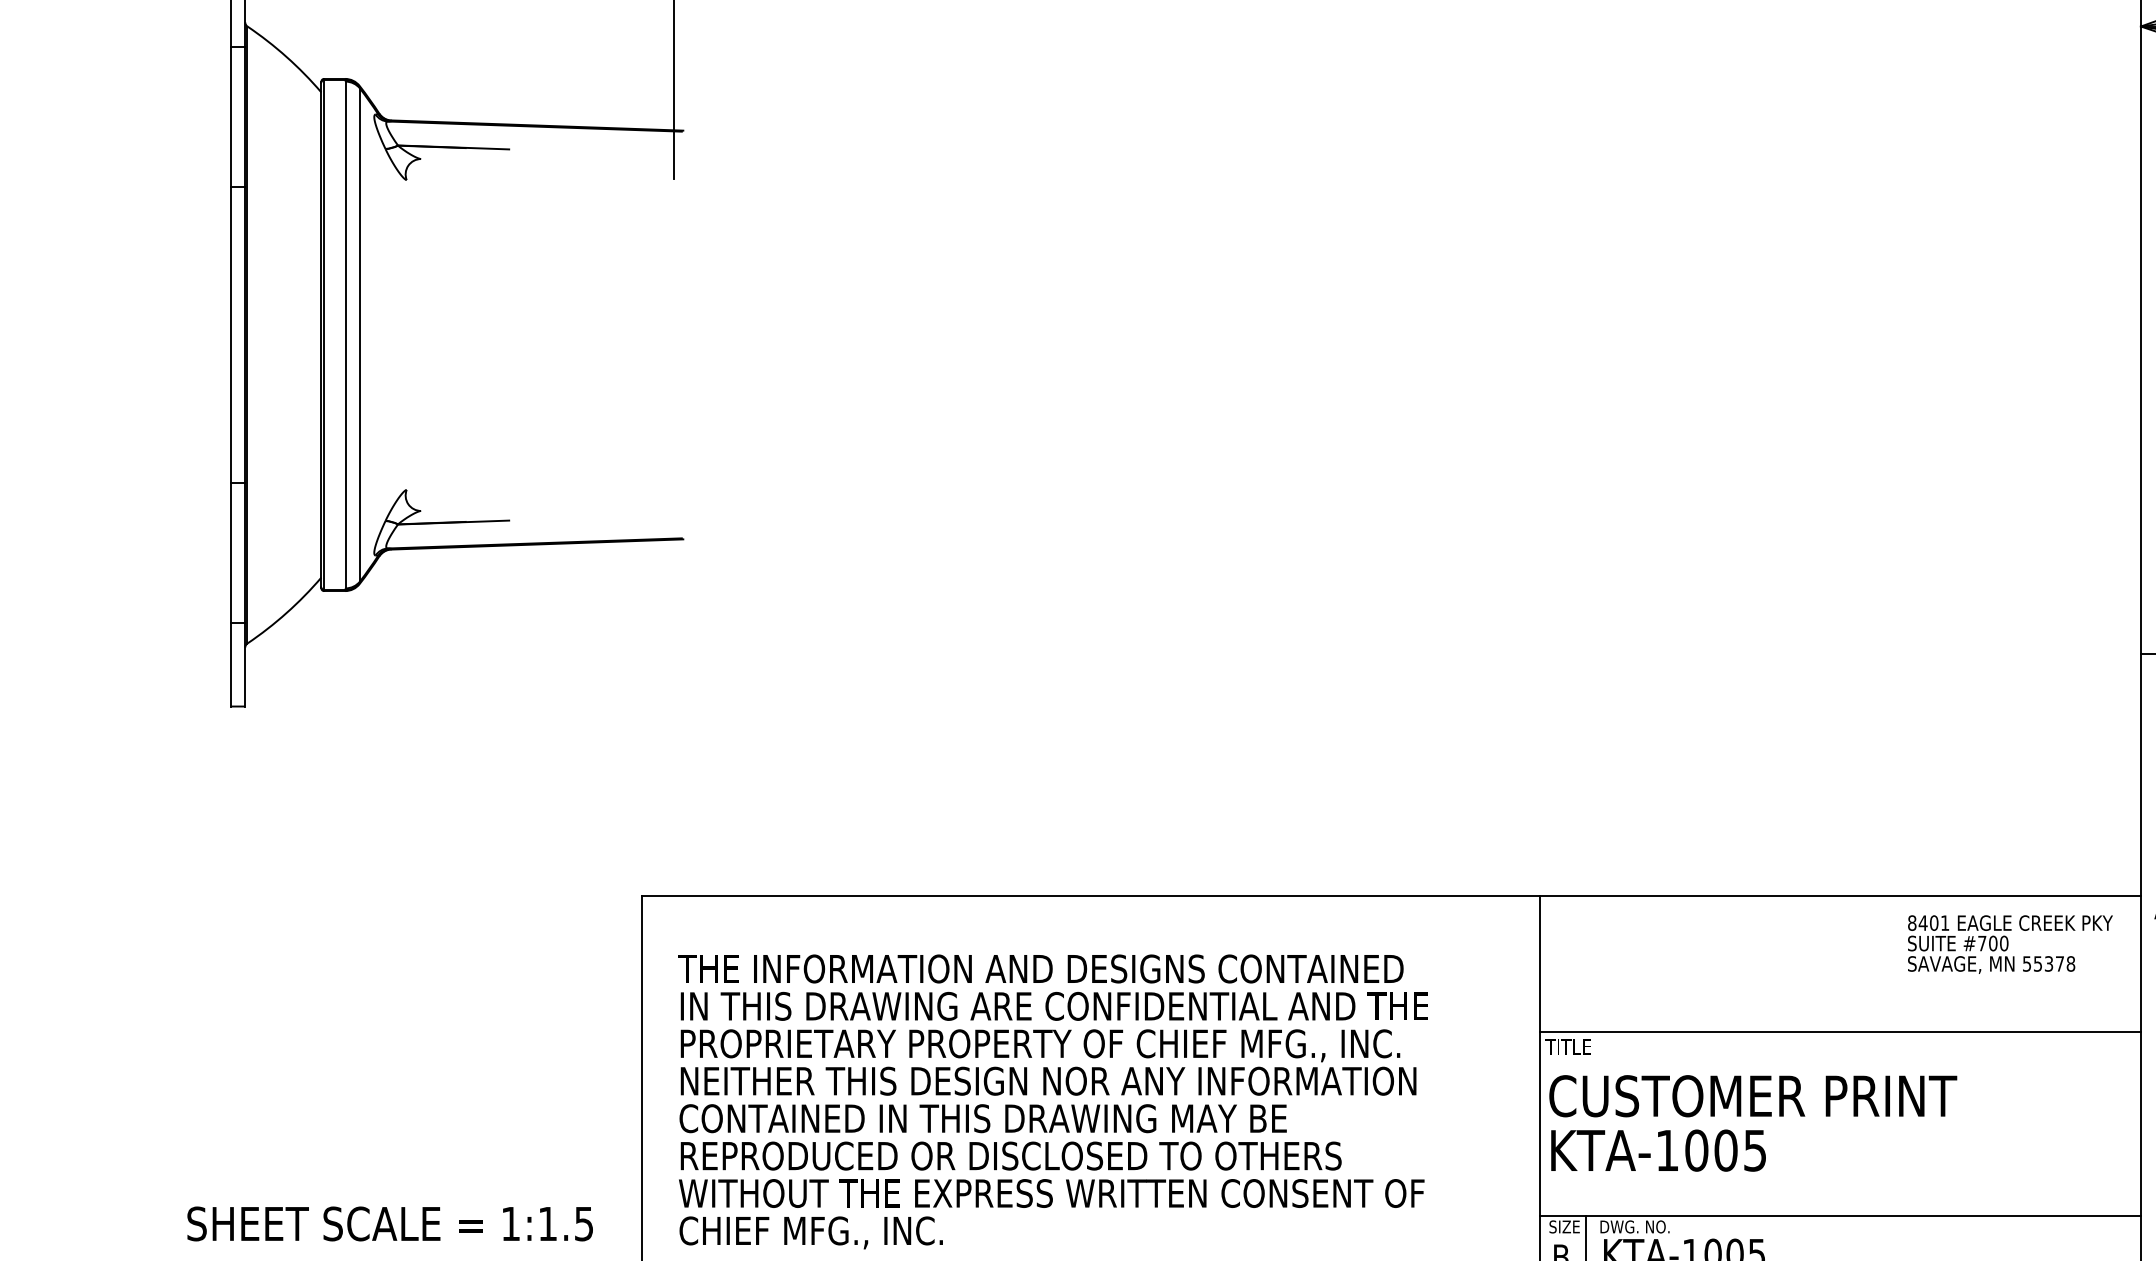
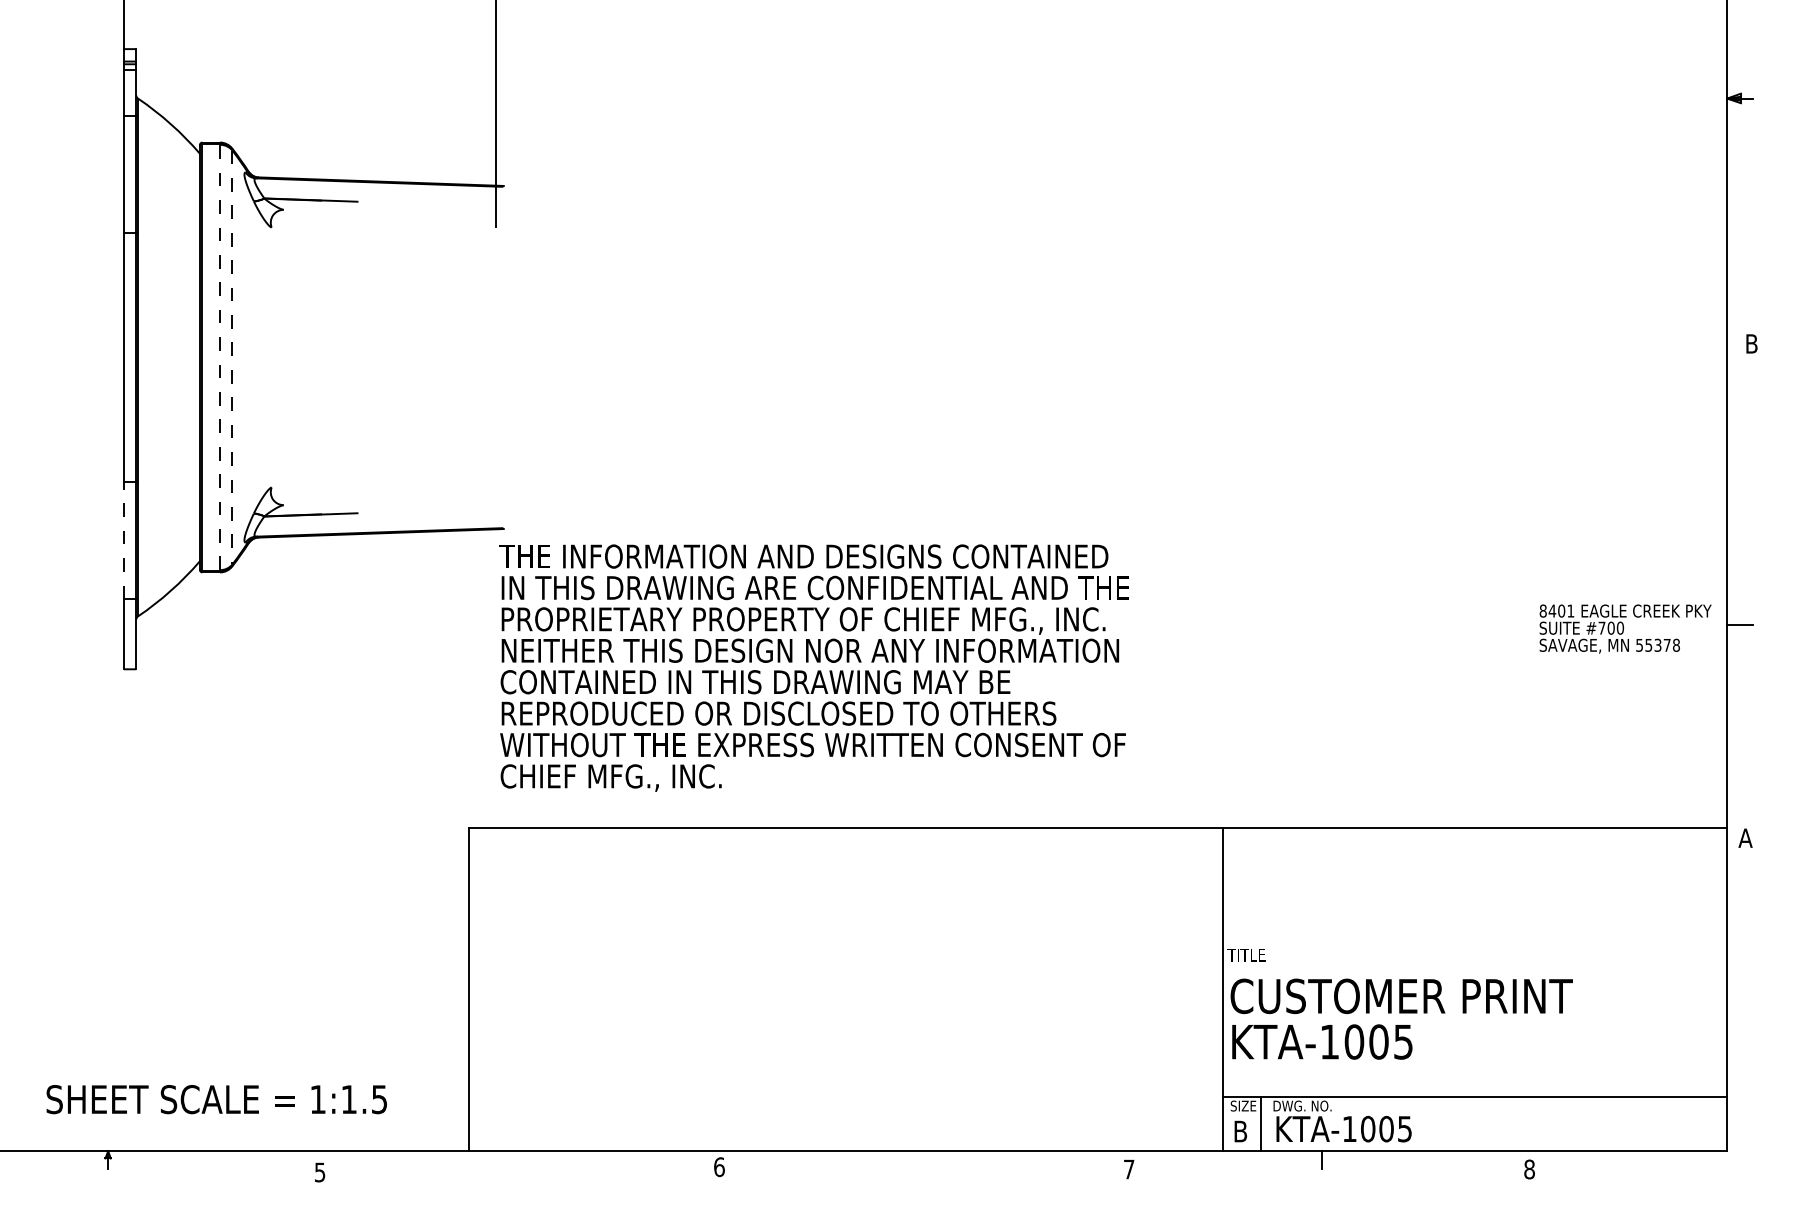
line: (345, 335) -> (220, 357), solid -> dashed
line: (360, 335) -> (232, 357), solid -> dashed
line: (230, 553) -> (123, 540), solid -> dashed
text: (2010, 943) -> (1625, 628), moved
line: (1839, 1032) -> (1474, 942), removed
text: (1052, 1101) -> (813, 667), moved
text: (389, 1223) -> (216, 1099), moved

